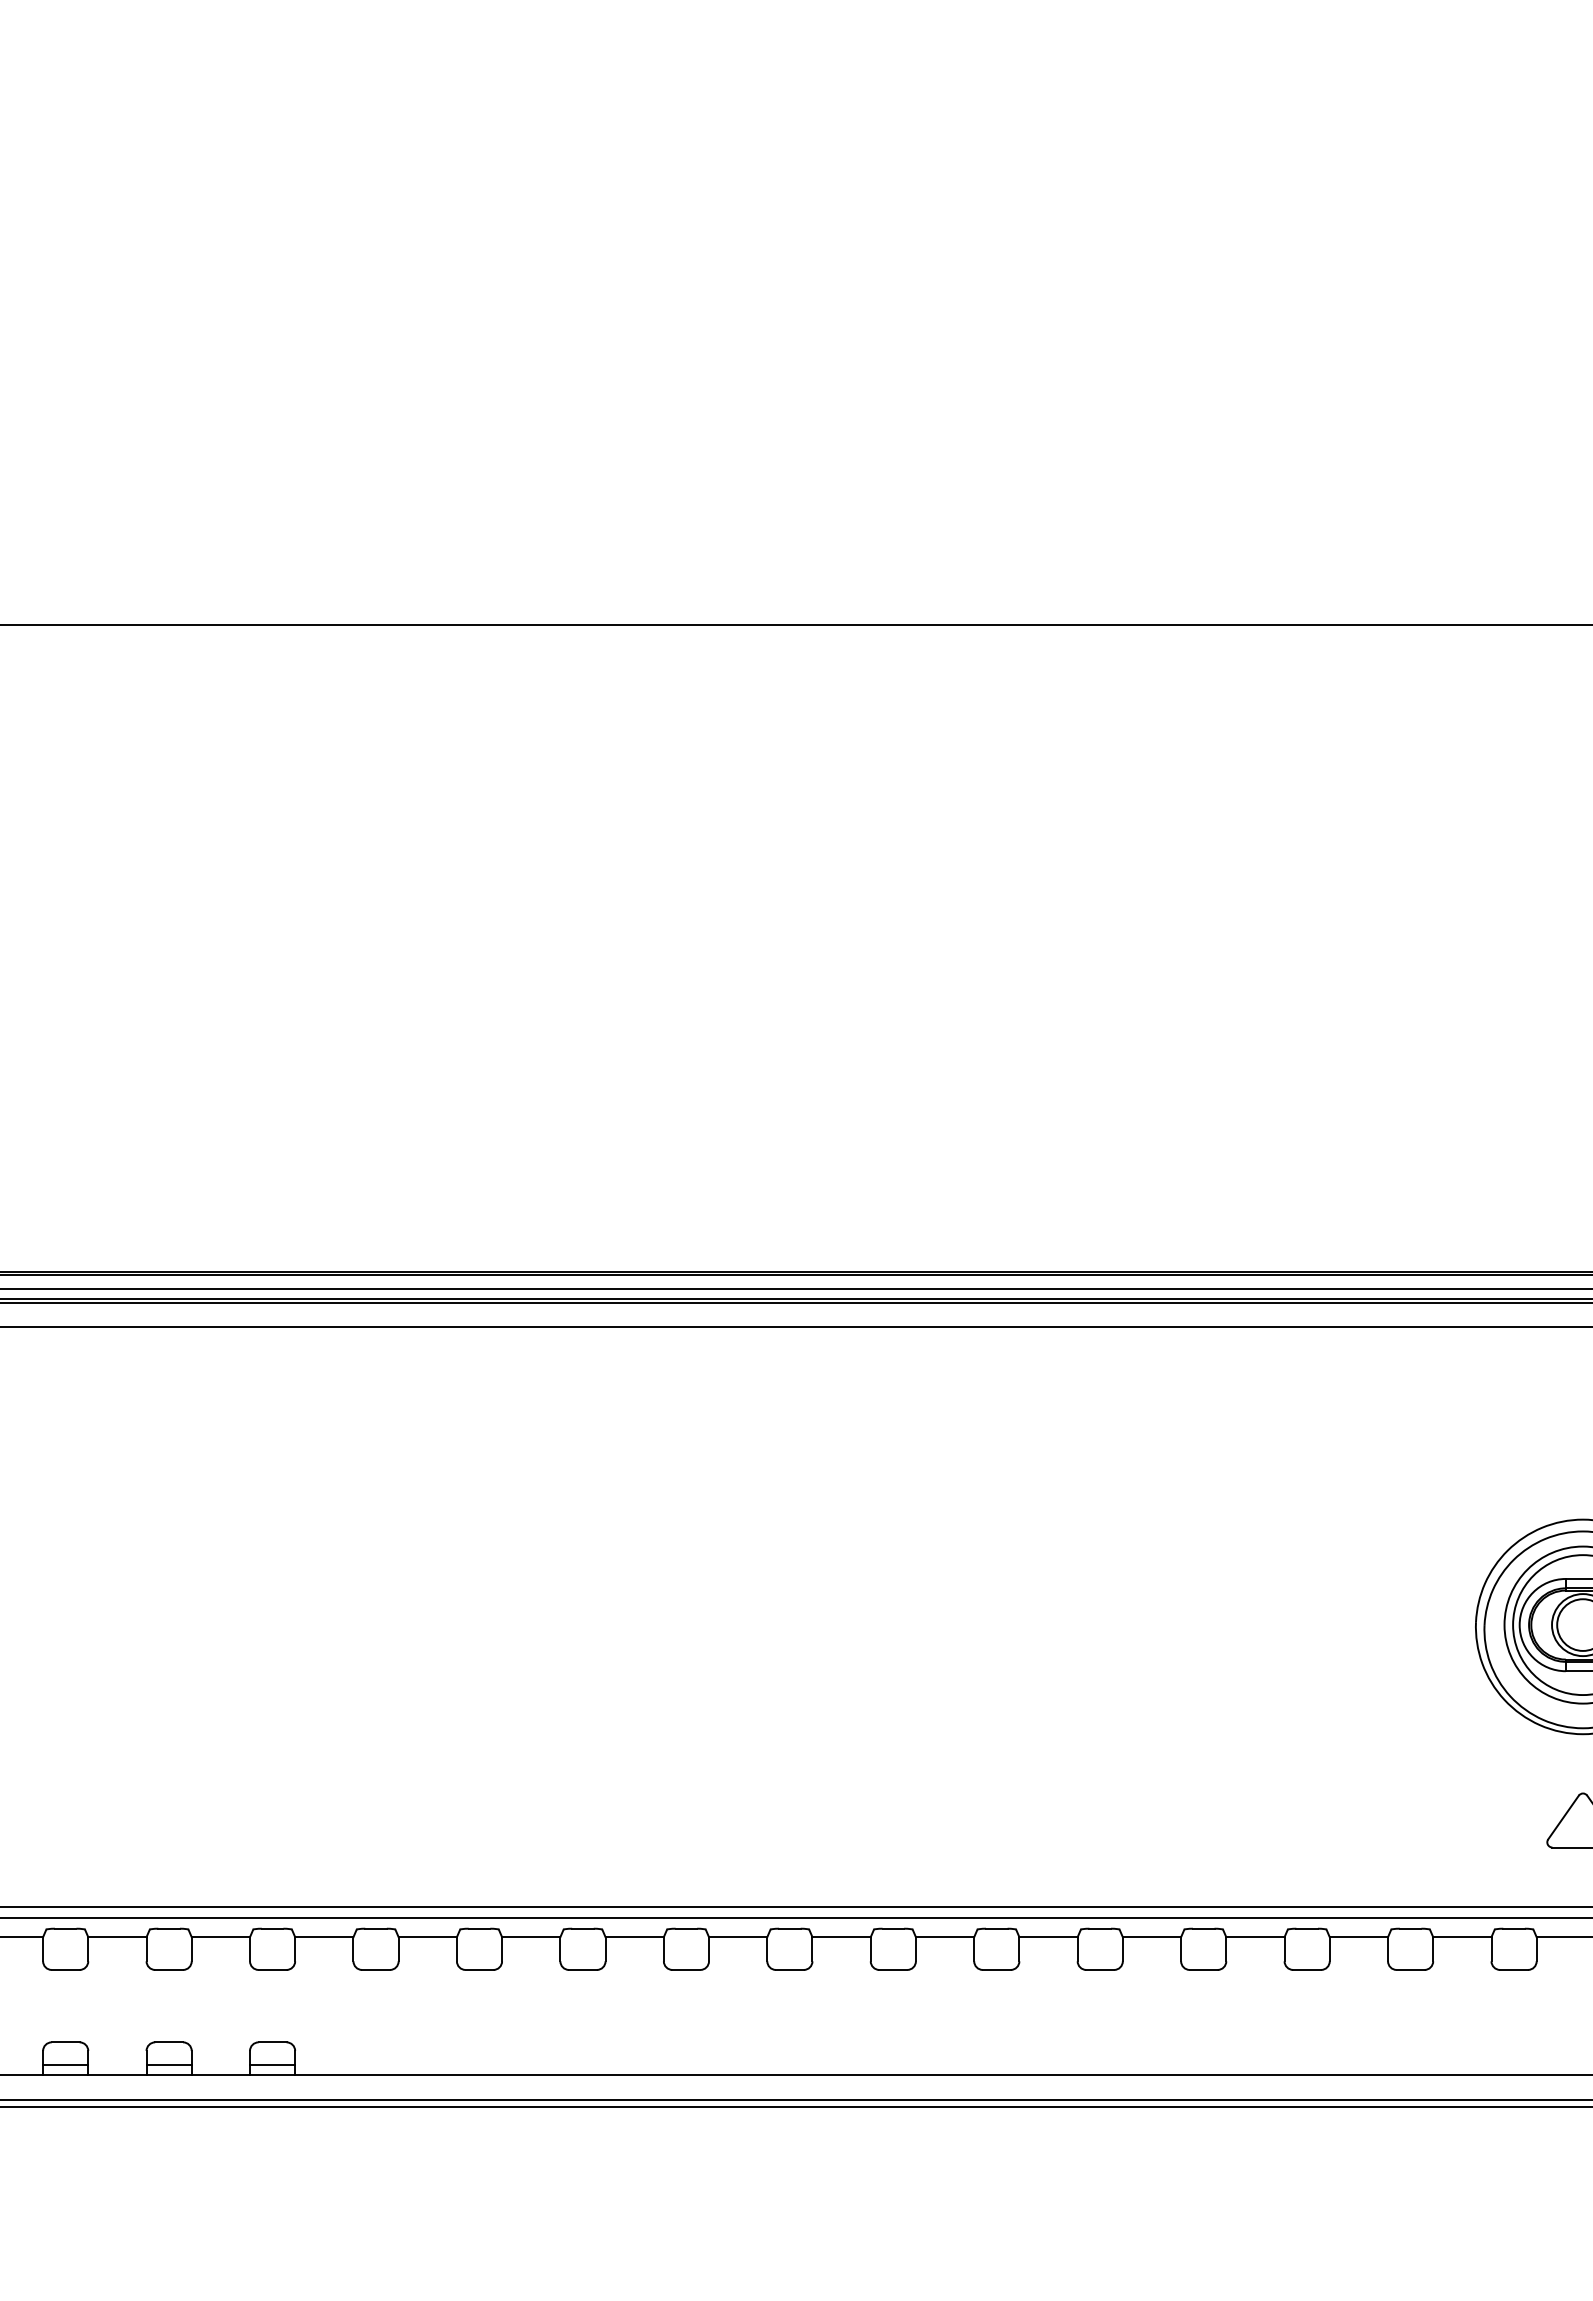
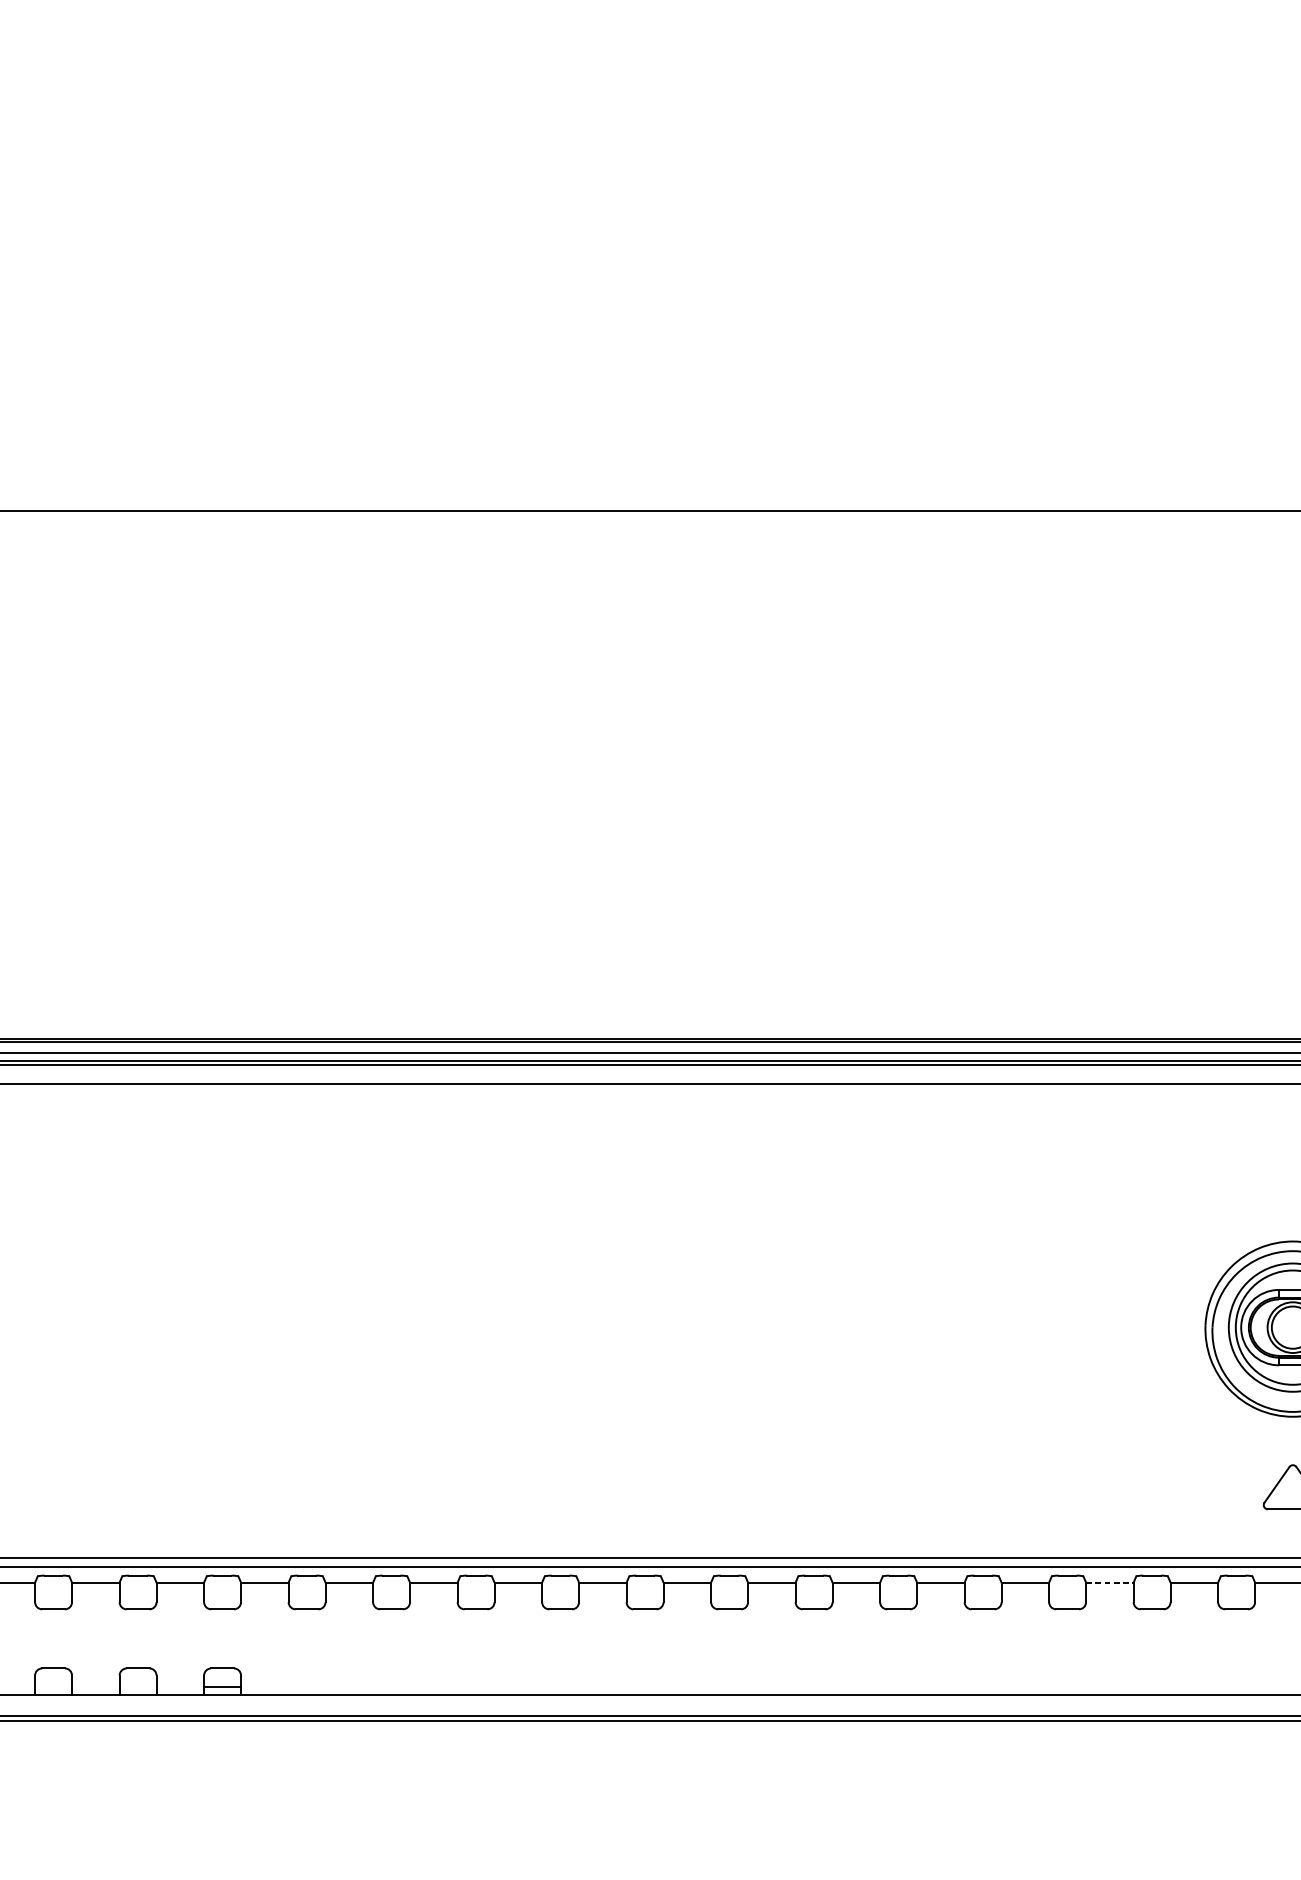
line: (1359, 1937) -> (1110, 1582), solid -> dashed
line: (65, 2064) -> (53, 1686), removed
line: (168, 2064) -> (137, 1686), removed

